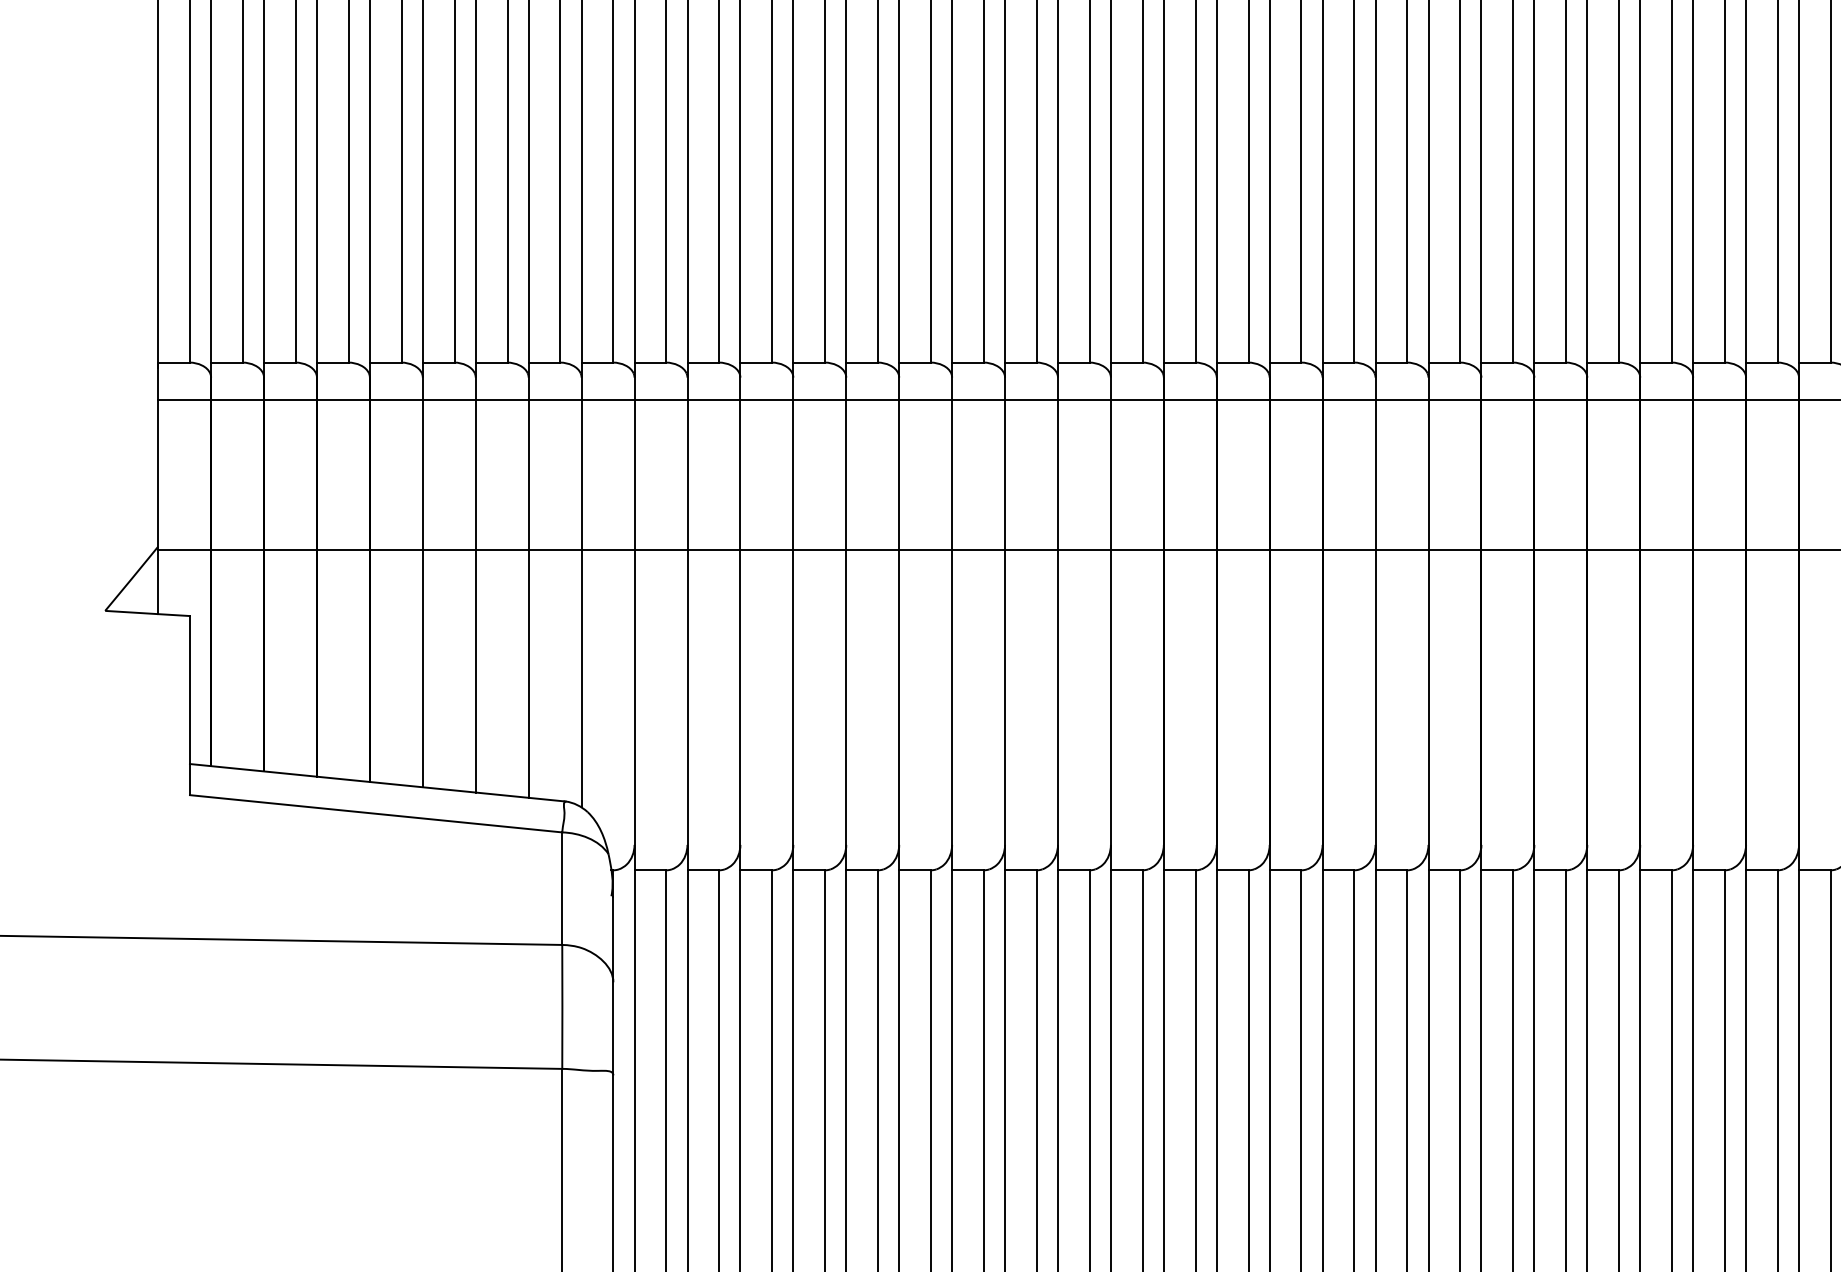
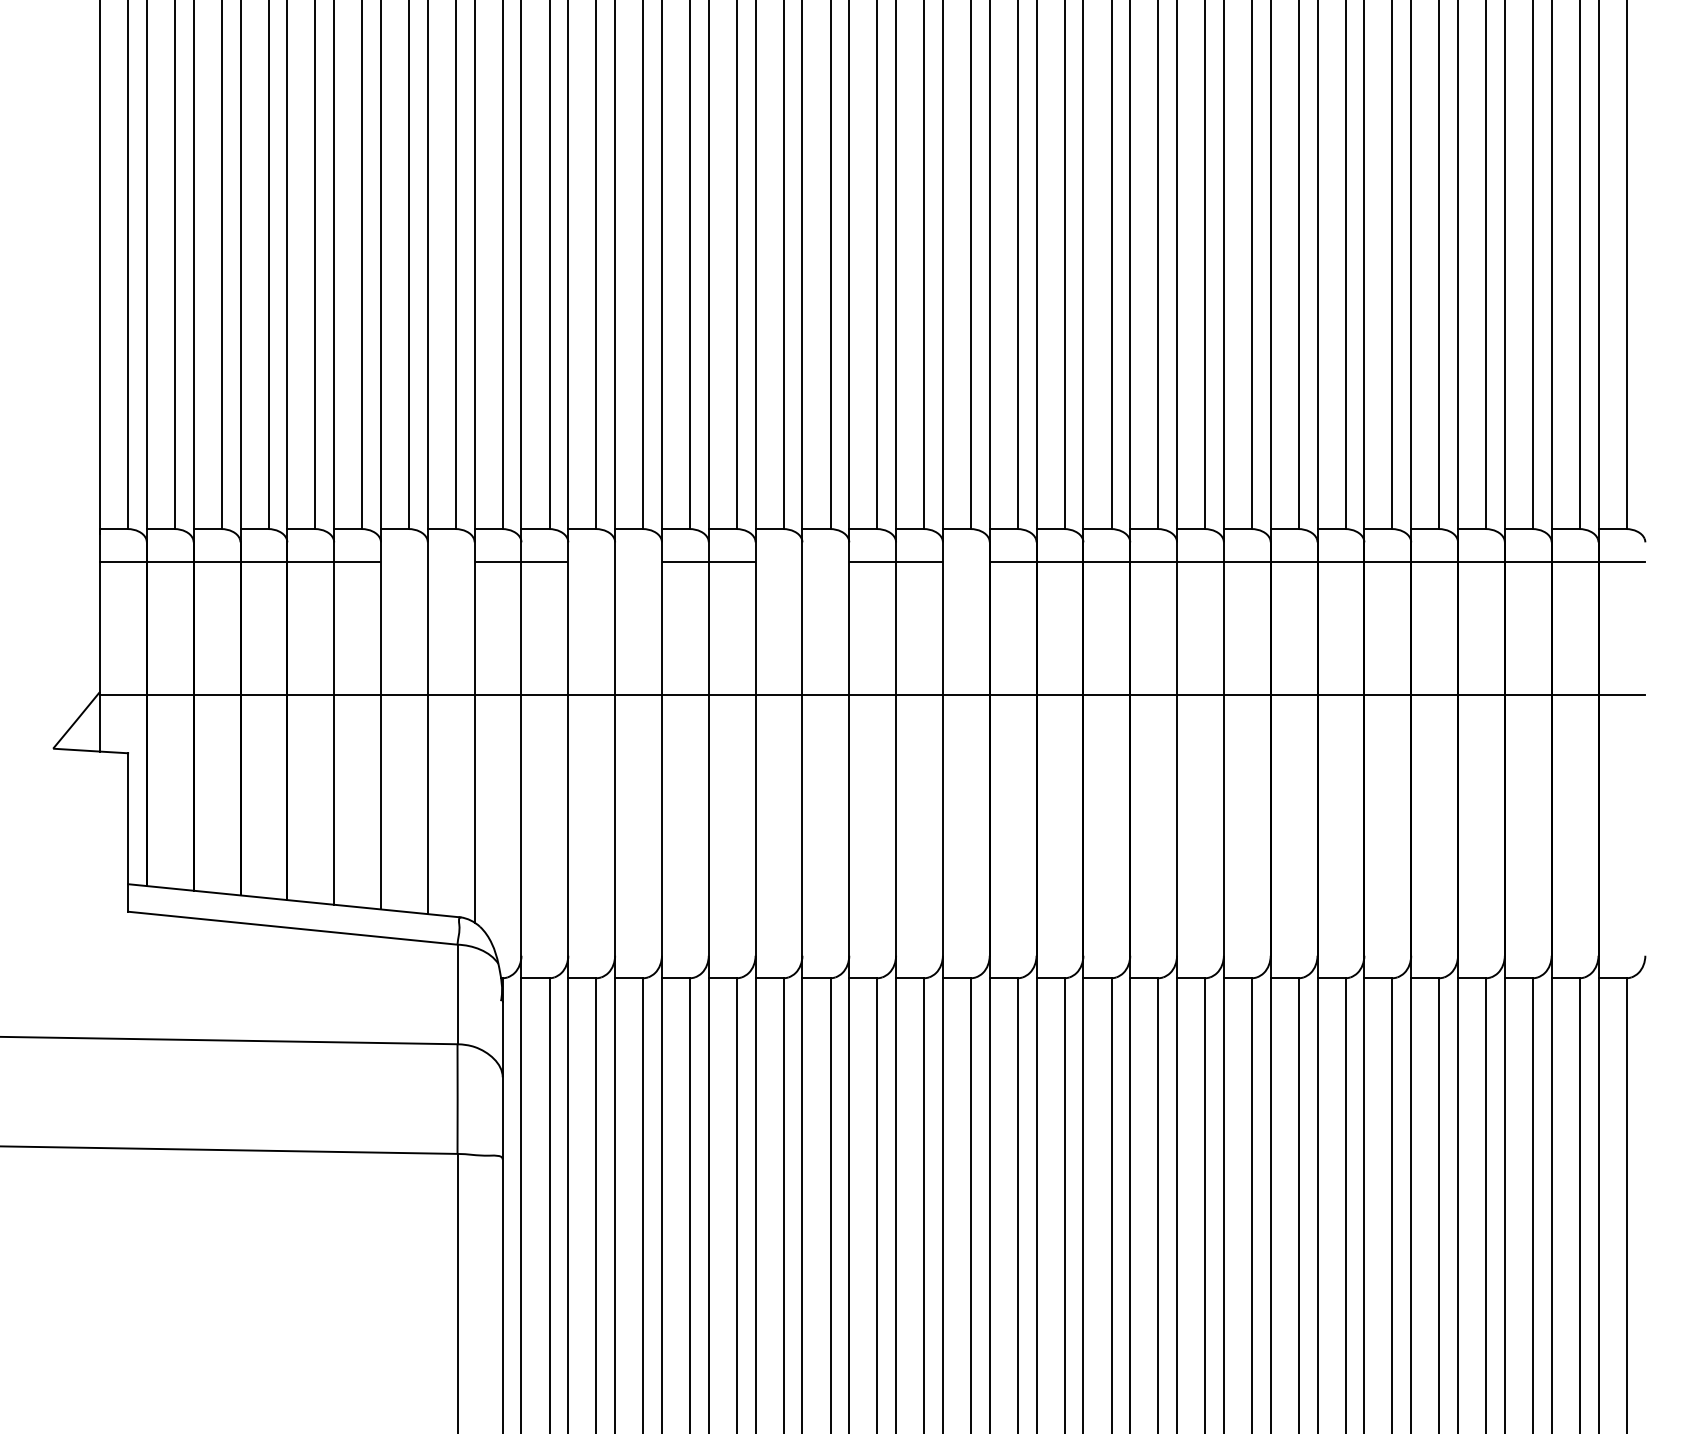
line: (767, 400) -> (639, 562), solid -> dashed

